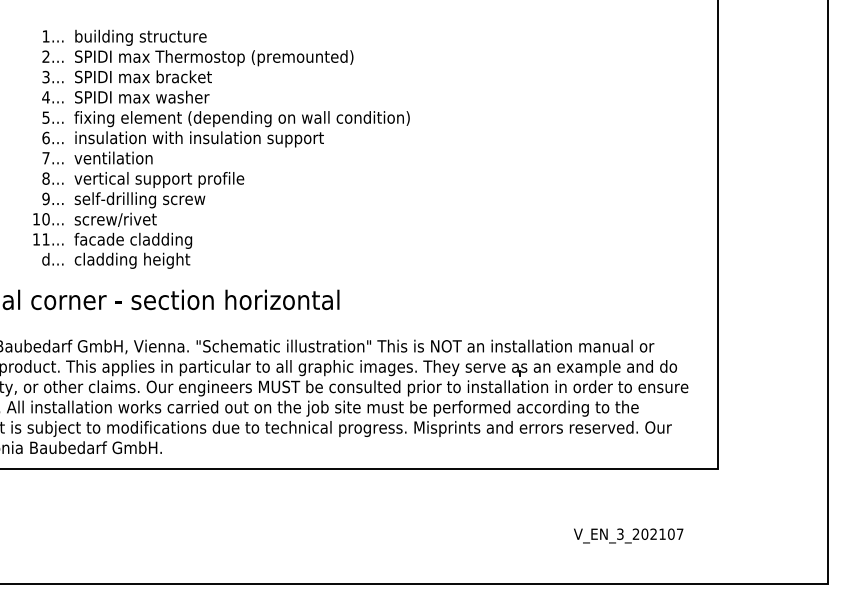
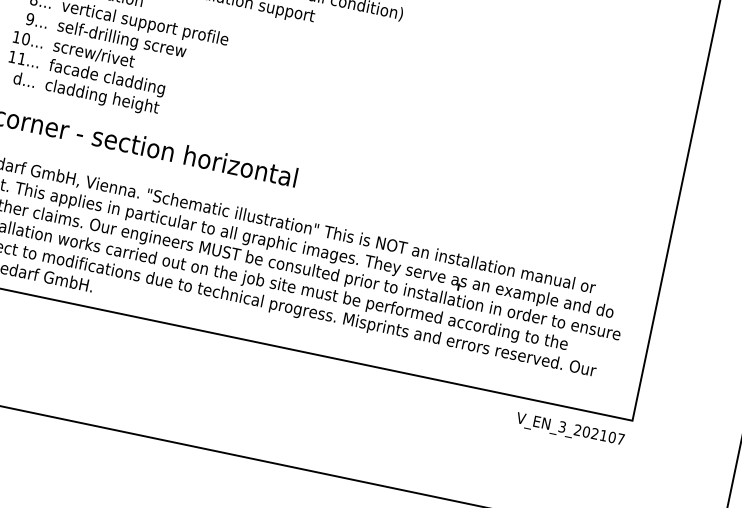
text: (628, 535) -> (570, 429), moved

